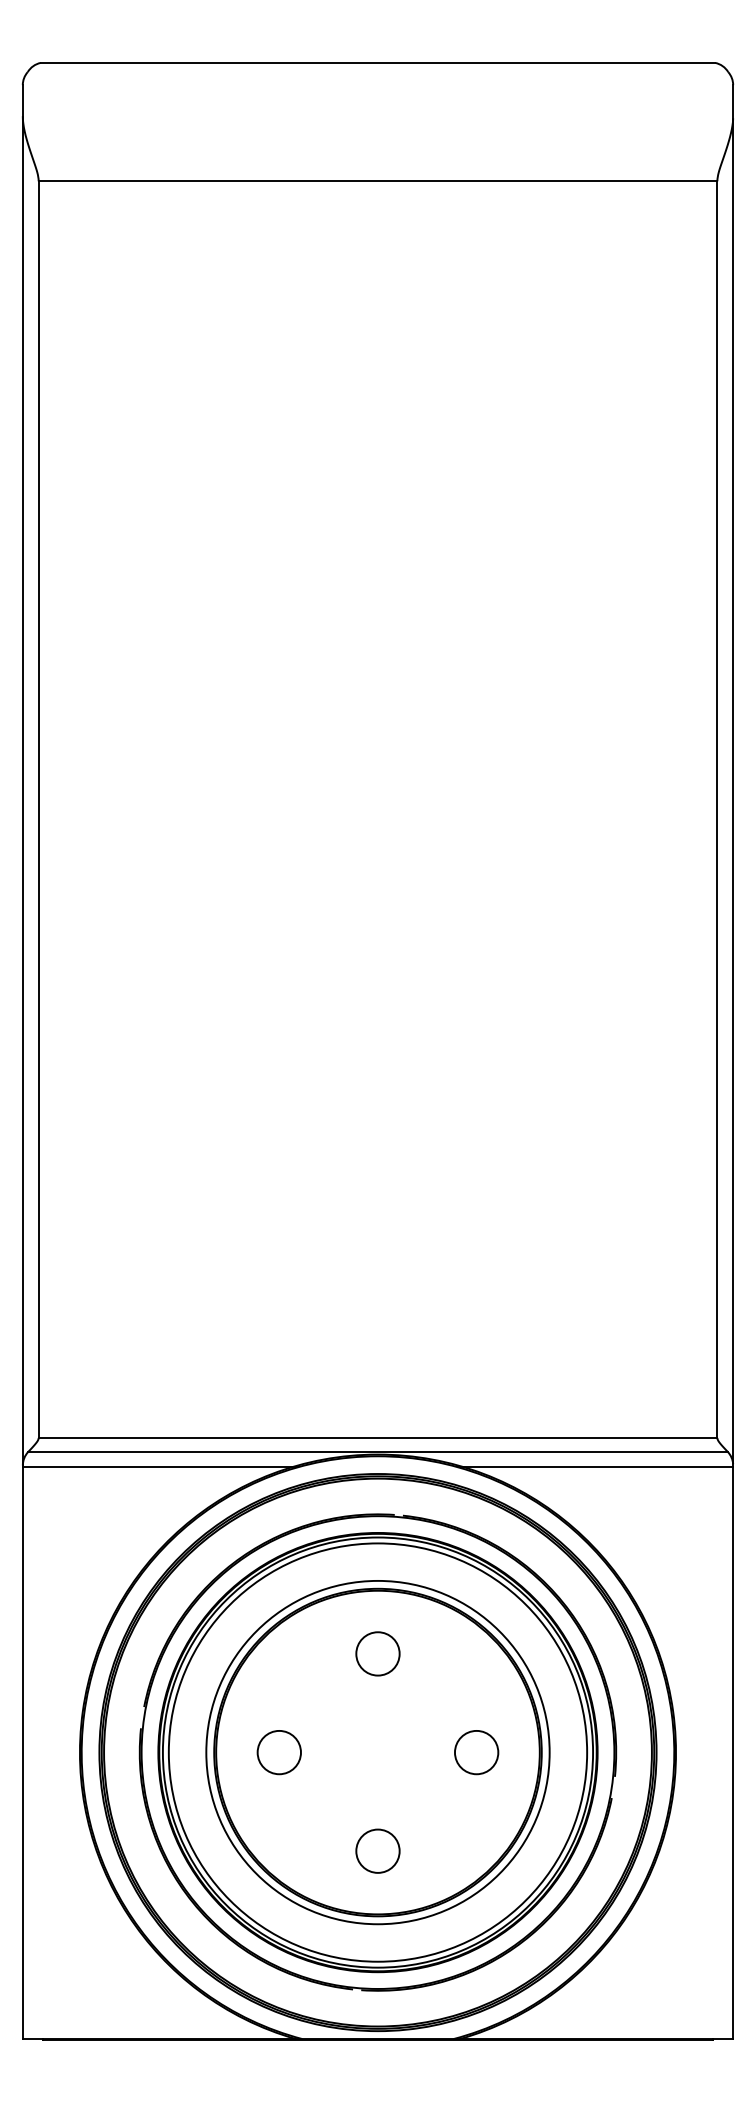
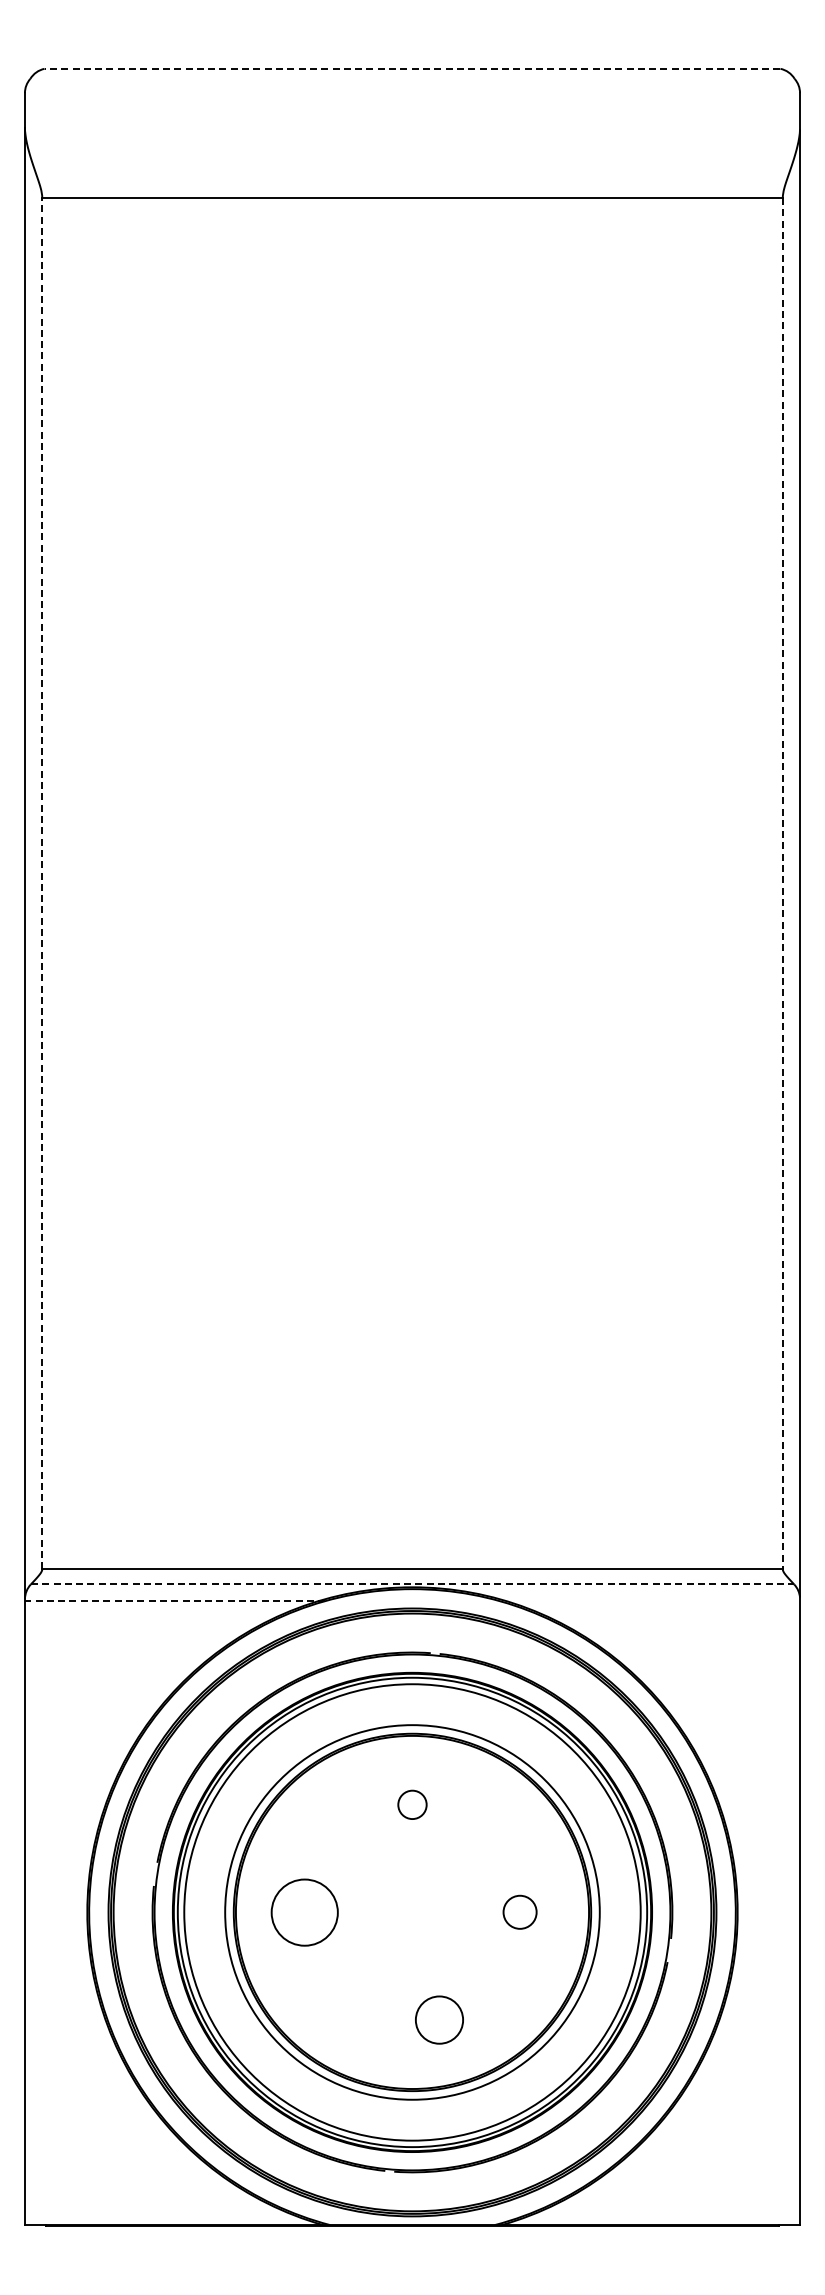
line: (378, 62) -> (412, 68), solid -> dashed
line: (38, 809) -> (42, 883), solid -> dashed
line: (717, 809) -> (782, 883), solid -> dashed
line: (378, 1452) -> (412, 1584), solid -> dashed
line: (159, 1466) -> (174, 1600), solid -> dashed
line: (595, 1466) -> (649, 1600), removed
circle: (378, 1653) -> (412, 1804), size x0.6
circle: (279, 1751) -> (304, 1911), size x1.4
circle: (476, 1751) -> (519, 1911), size x0.7
circle: (378, 1850) -> (439, 2019), moved

